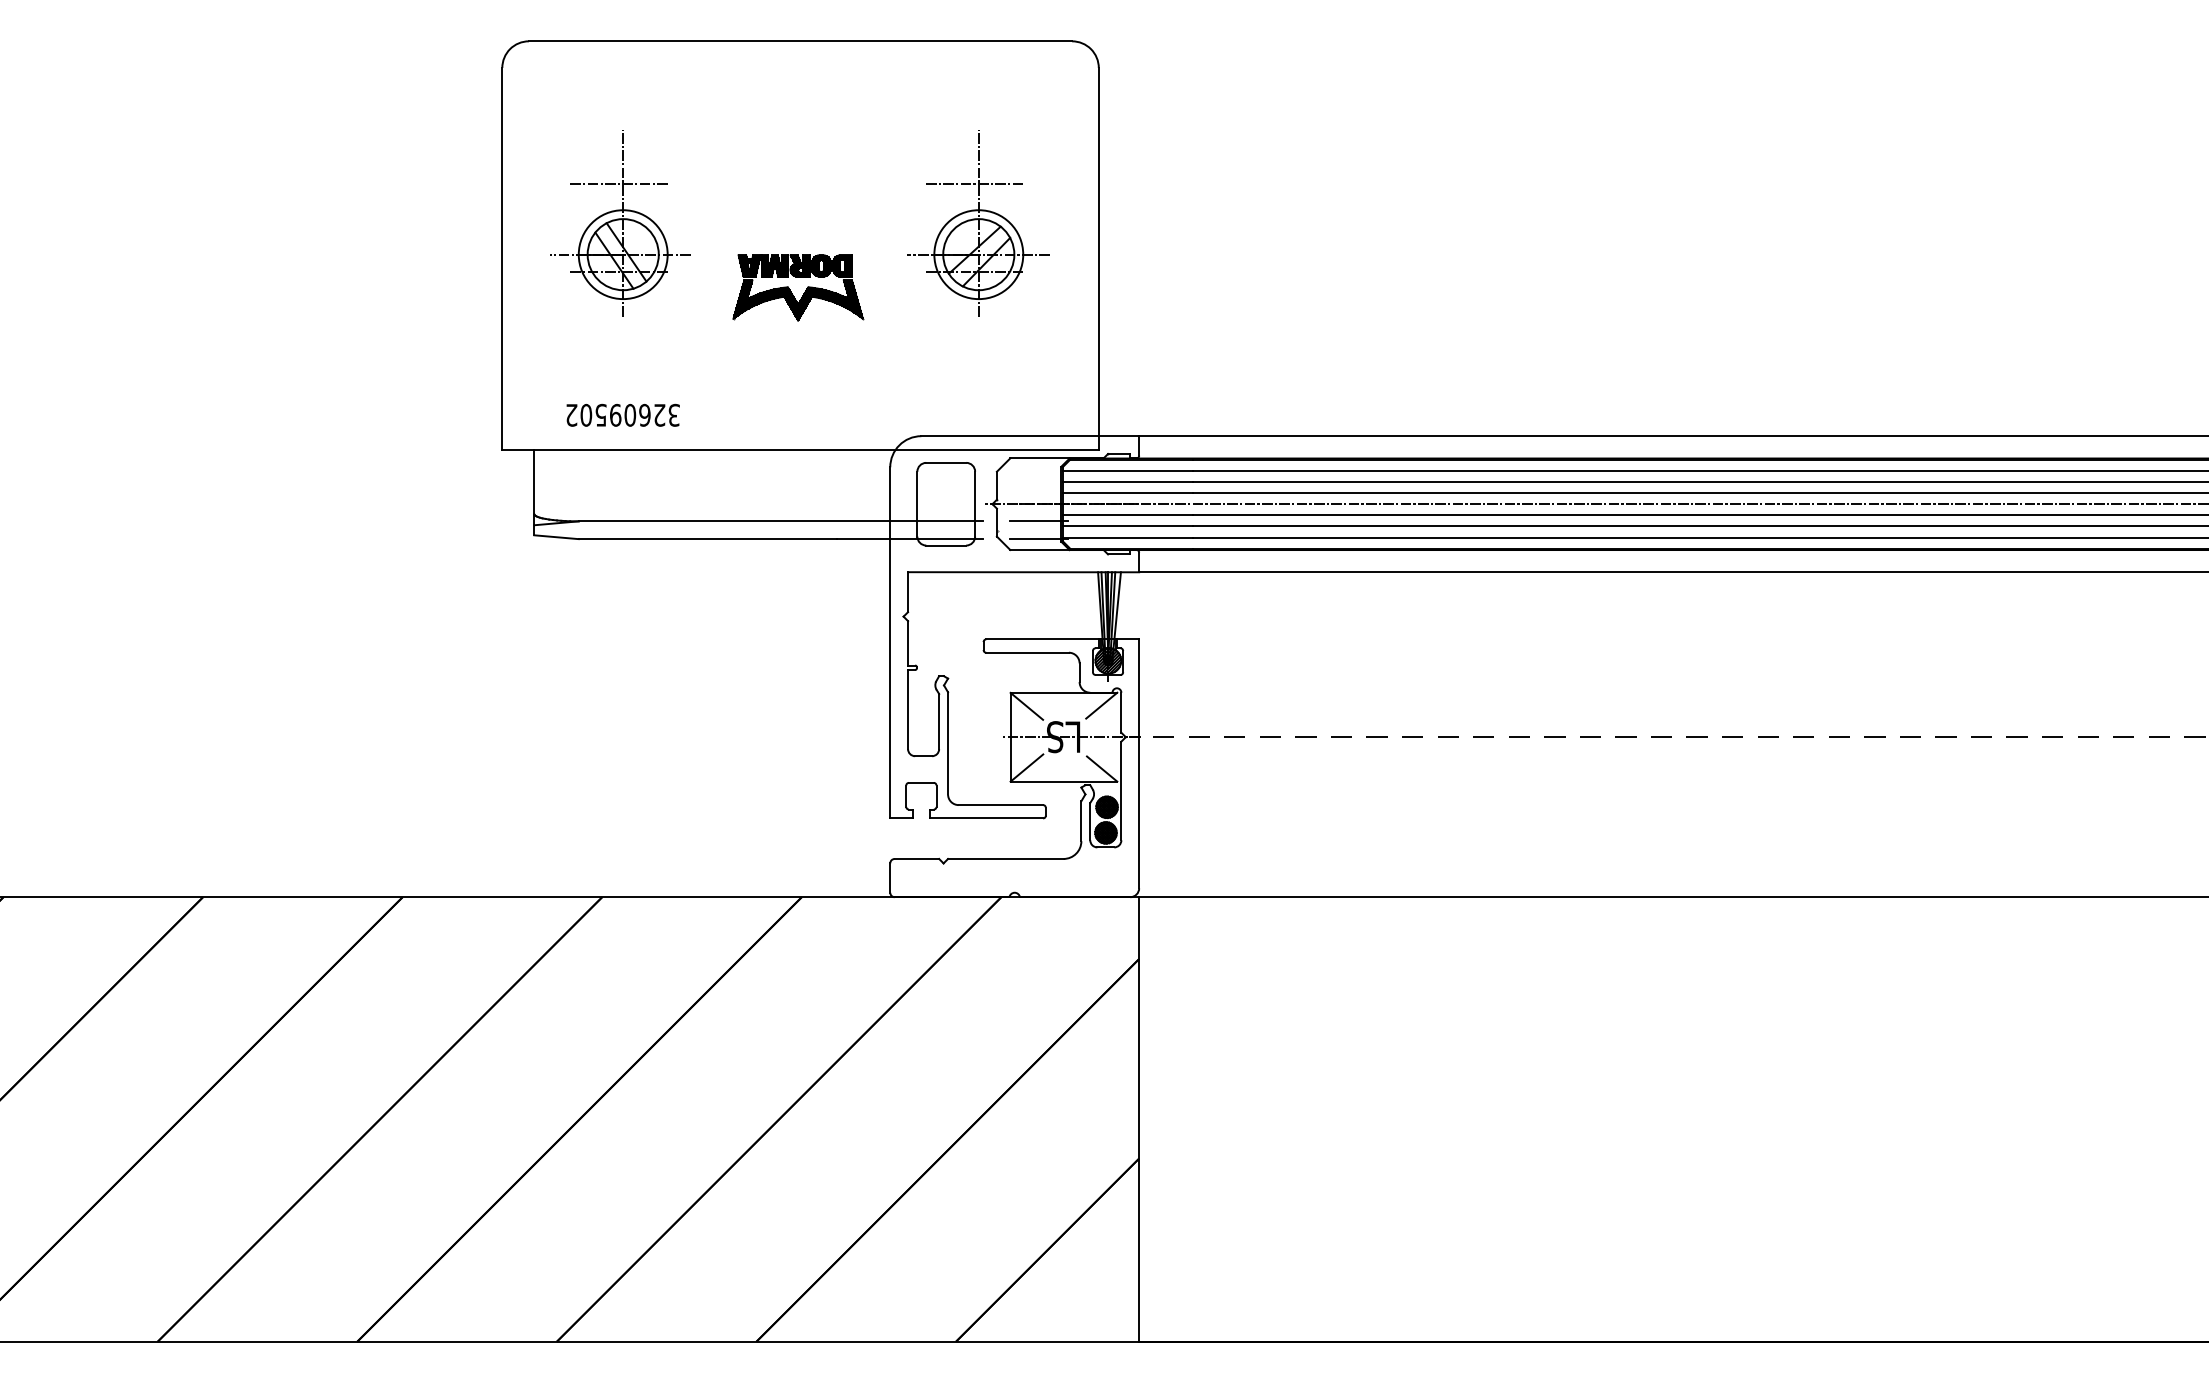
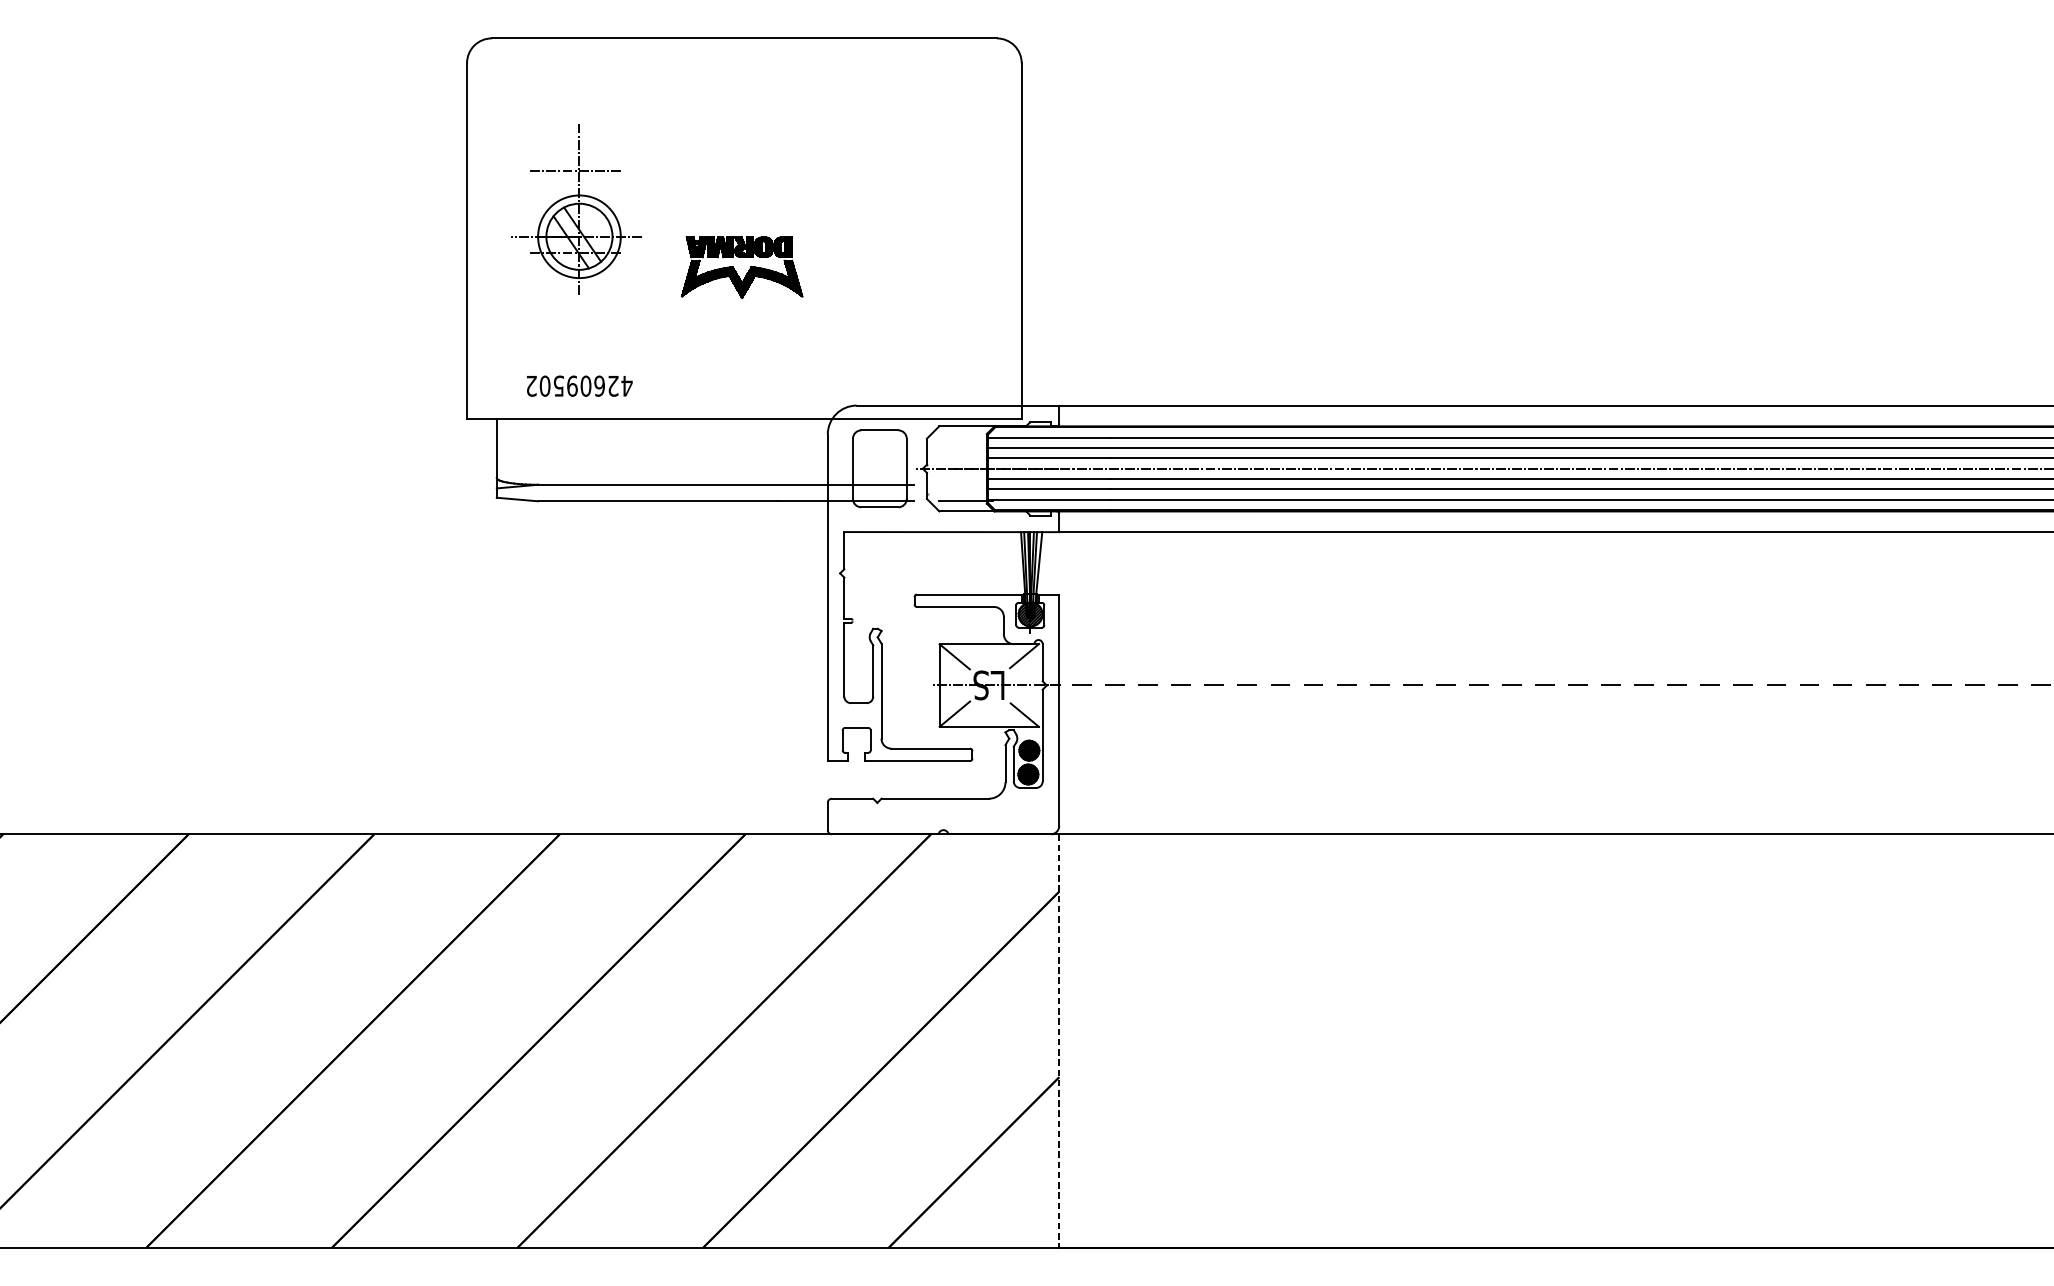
part: (978, 223) -> (909, 207), removed
text: (674, 414) -> (627, 385), 32609502 -> 42609502
line: (1039, 521) -> (966, 484), removed
line: (1139, 1119) -> (1059, 1040), solid -> dashed

